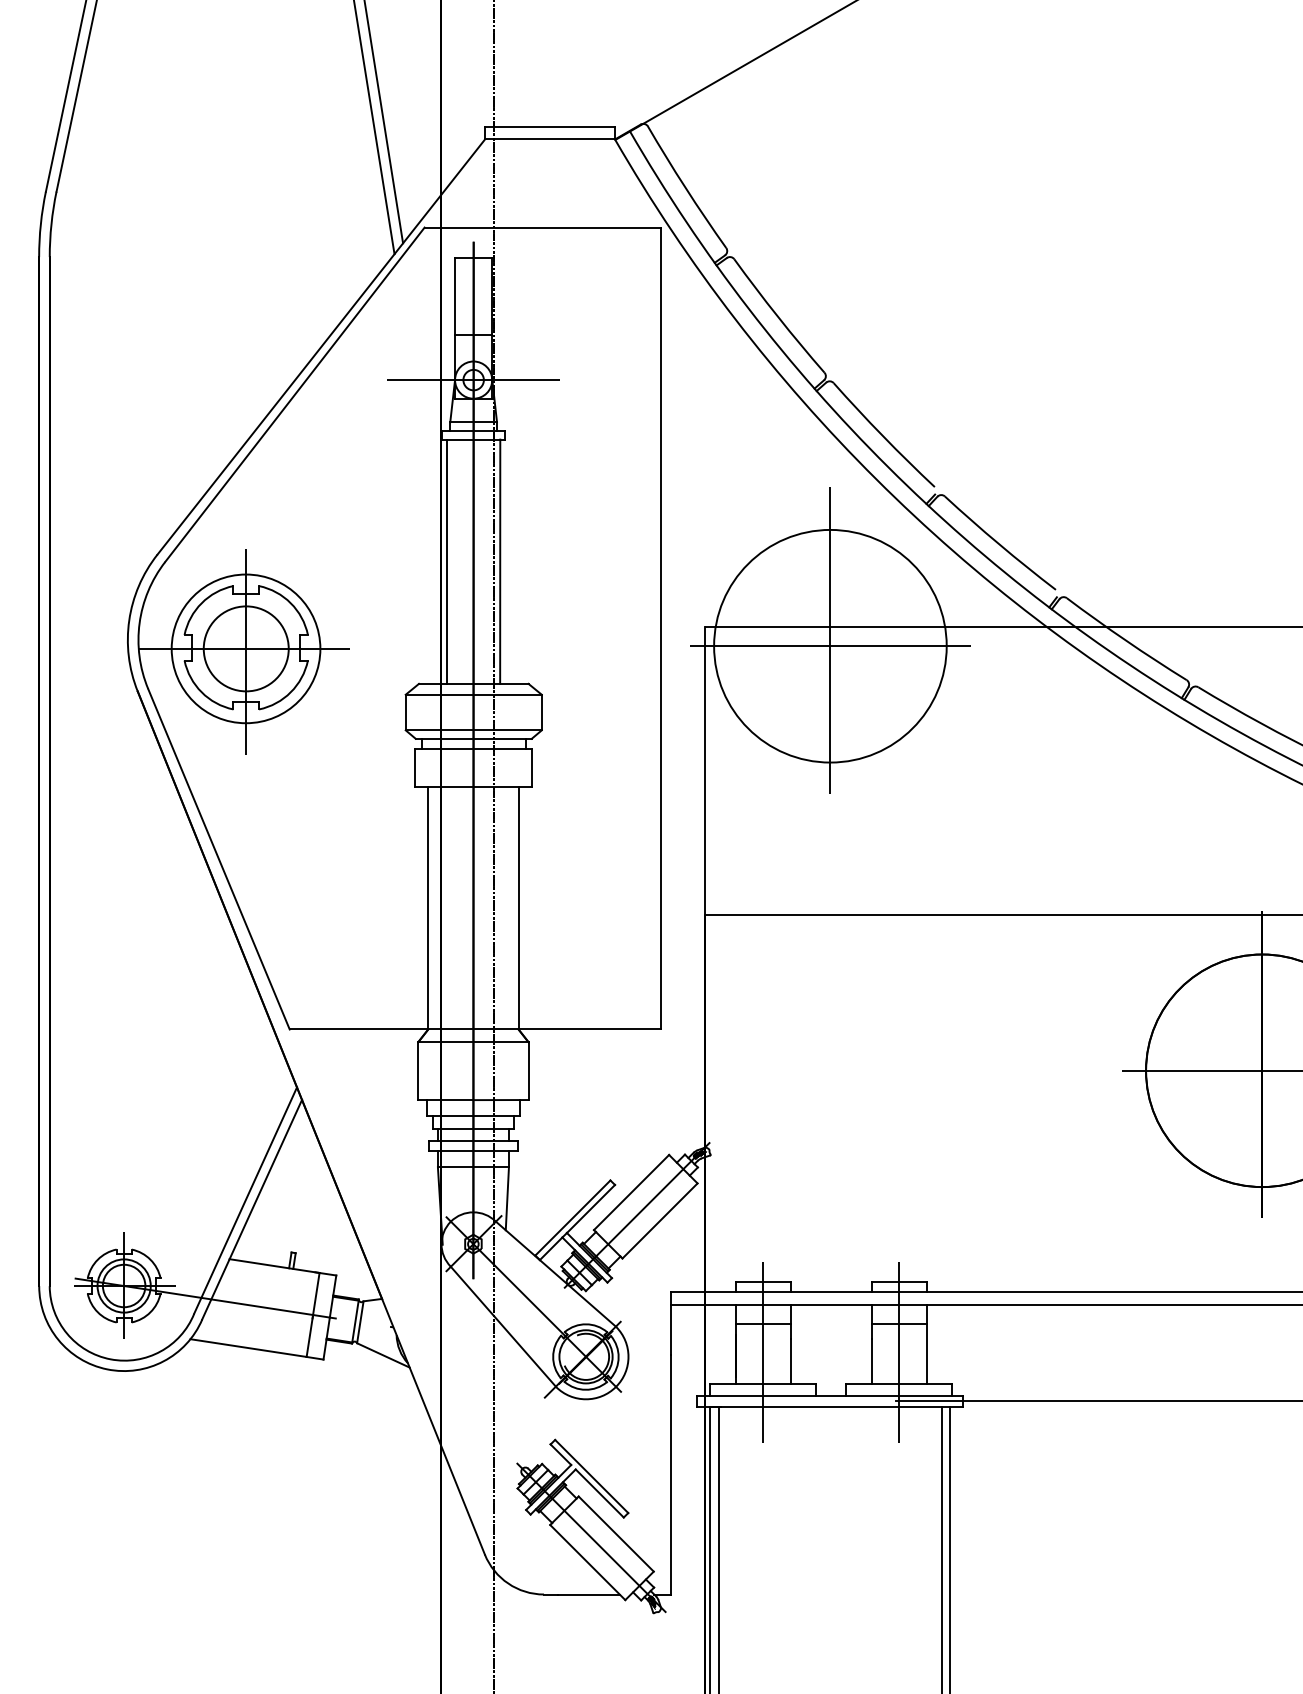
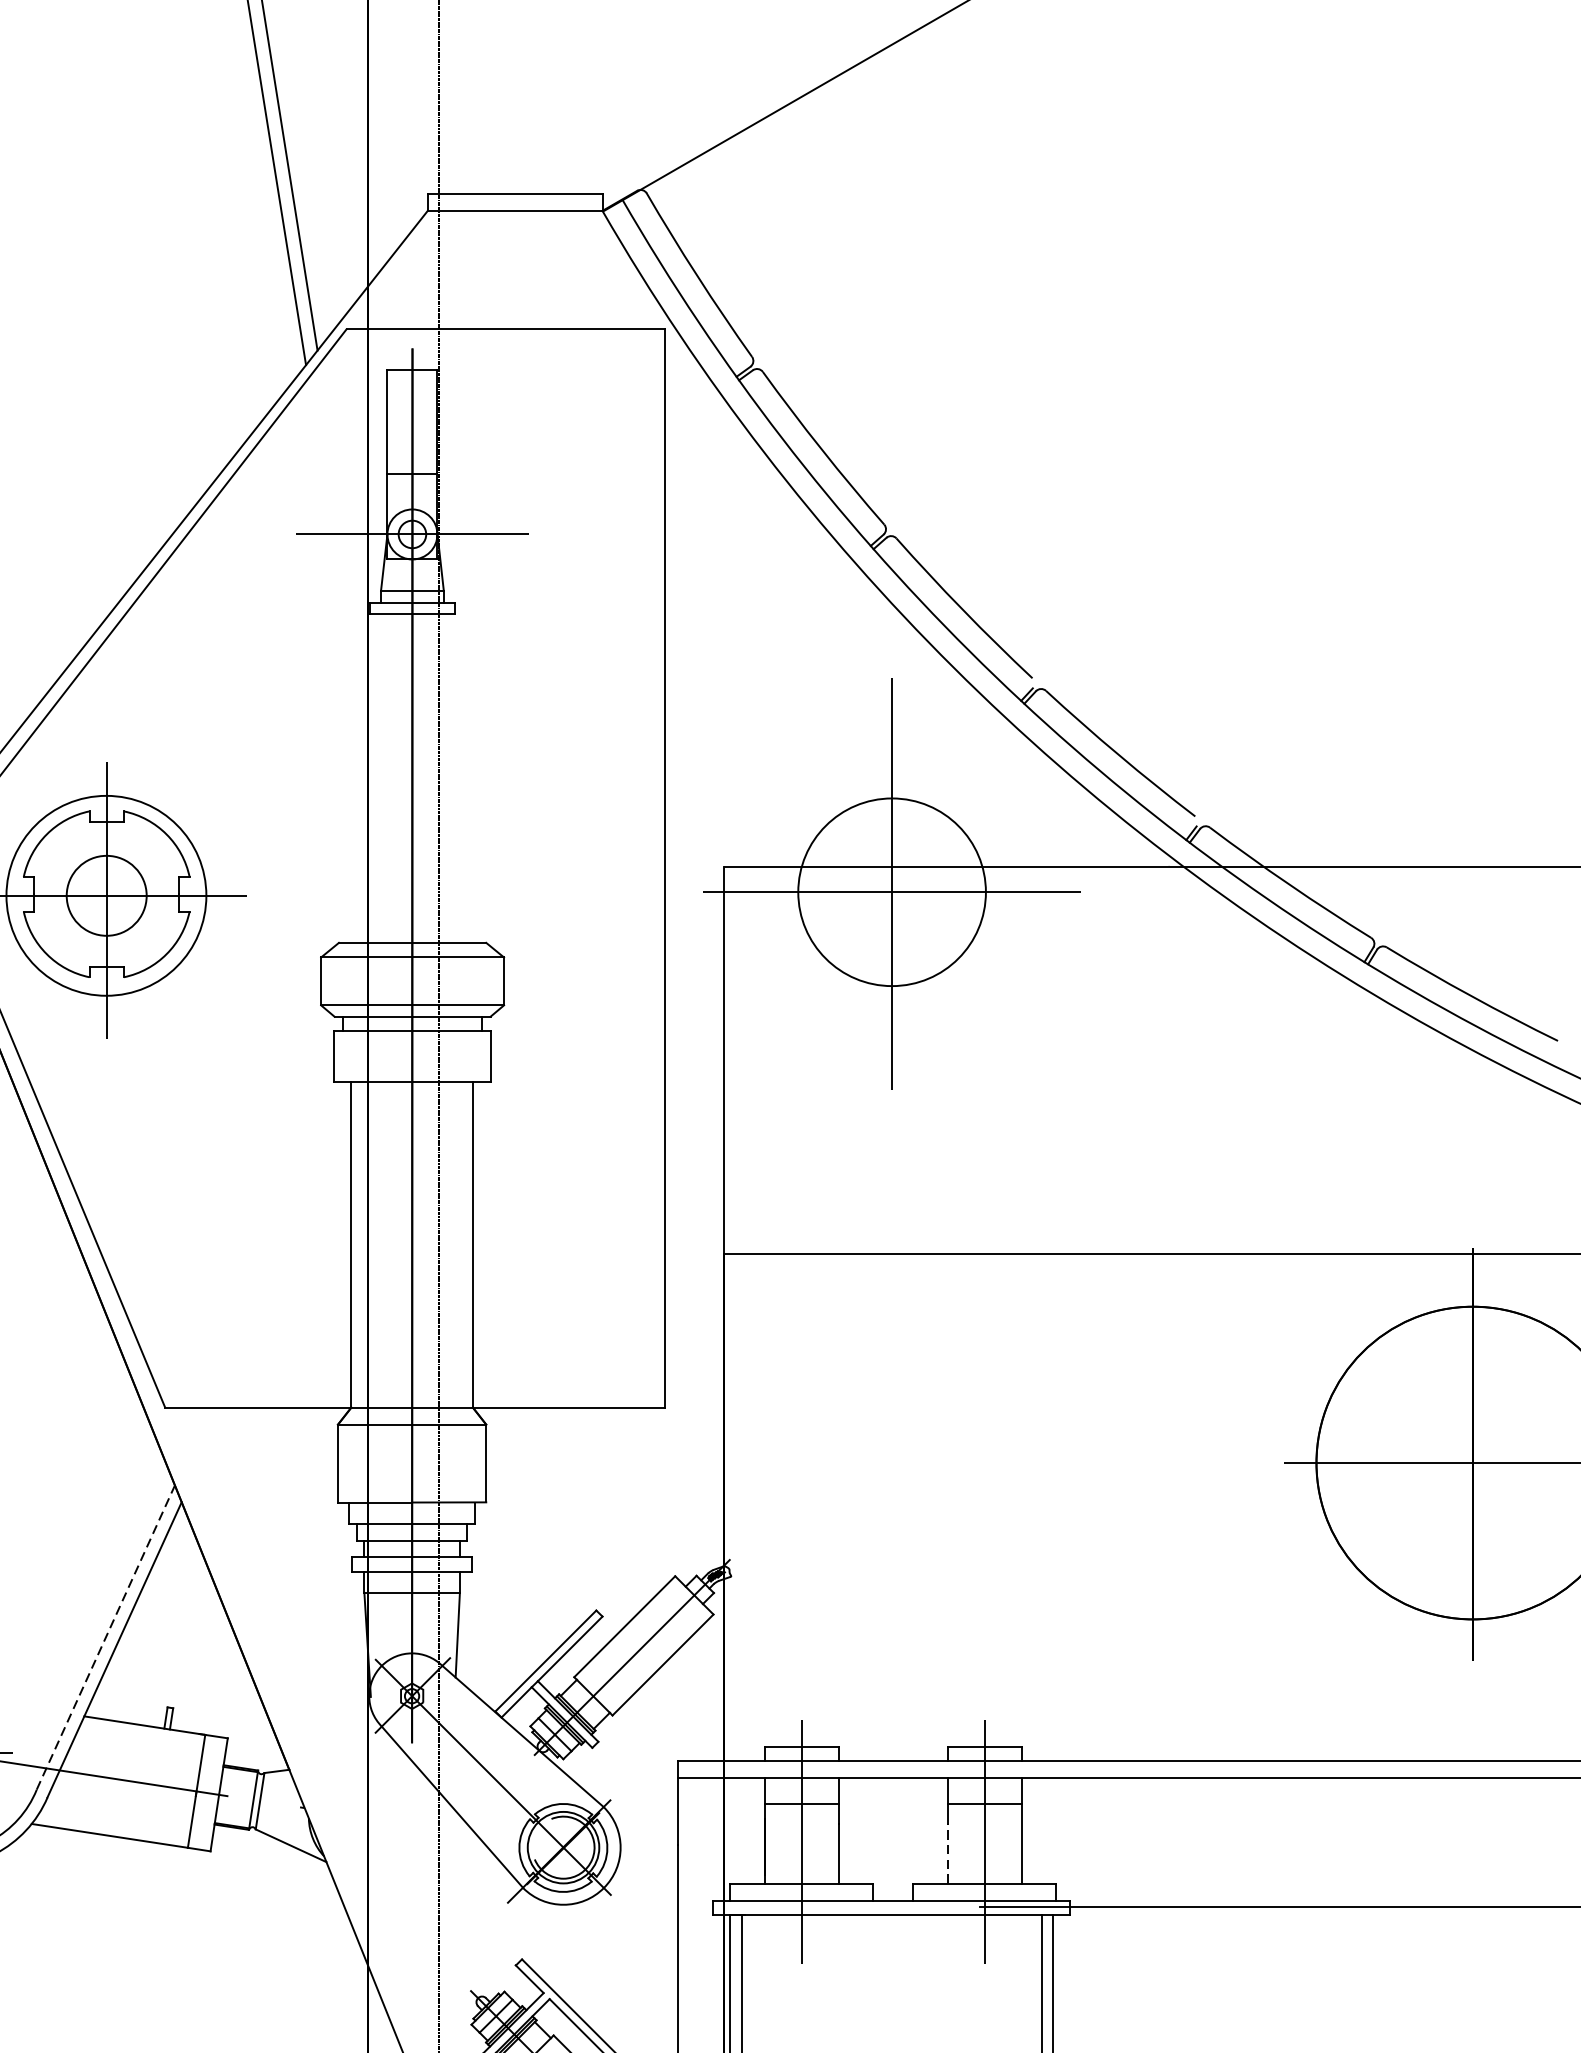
line: (446, 561) -> (375, 778), removed
line: (500, 561) -> (448, 778), removed
circle: (830, 645) -> (892, 891), size x0.6
circle: (245, 648) -> (105, 895), size x0.7
line: (245, 1200) -> (105, 1637), solid -> dashed
line: (871, 1361) -> (947, 1853), solid -> dashed

